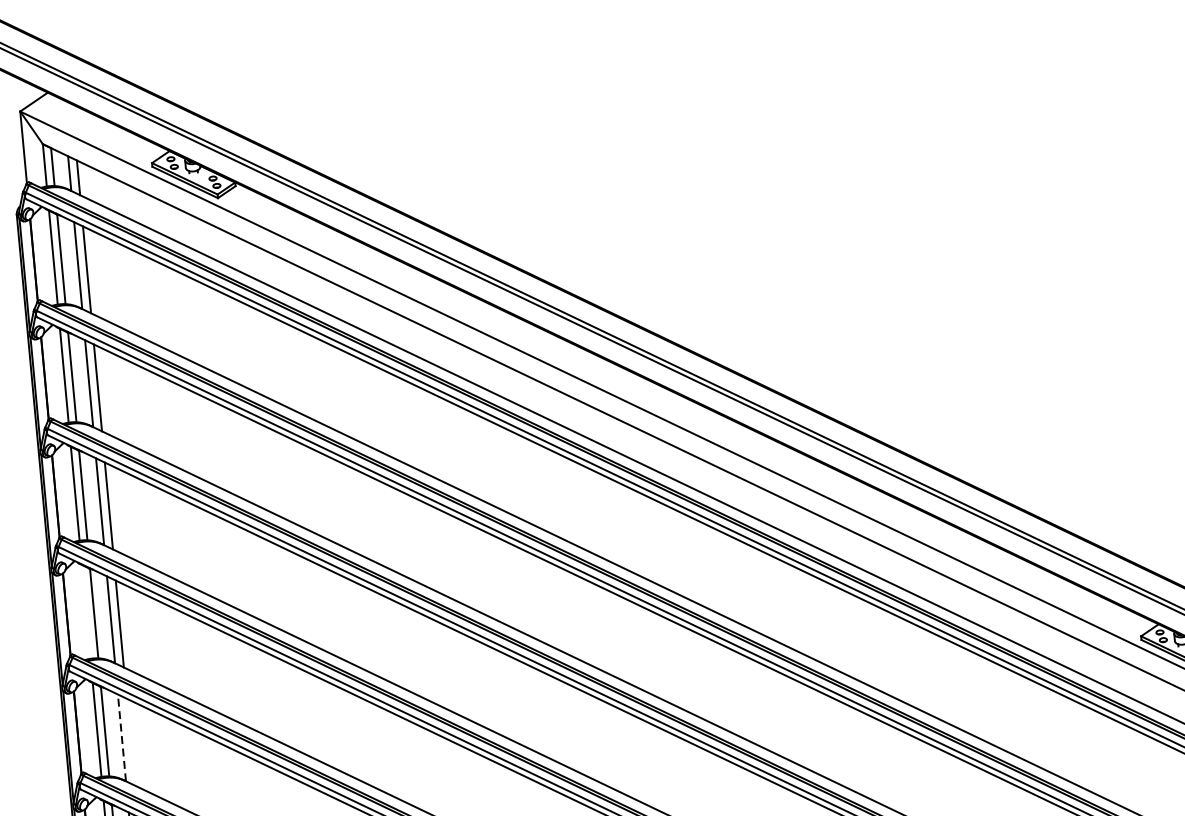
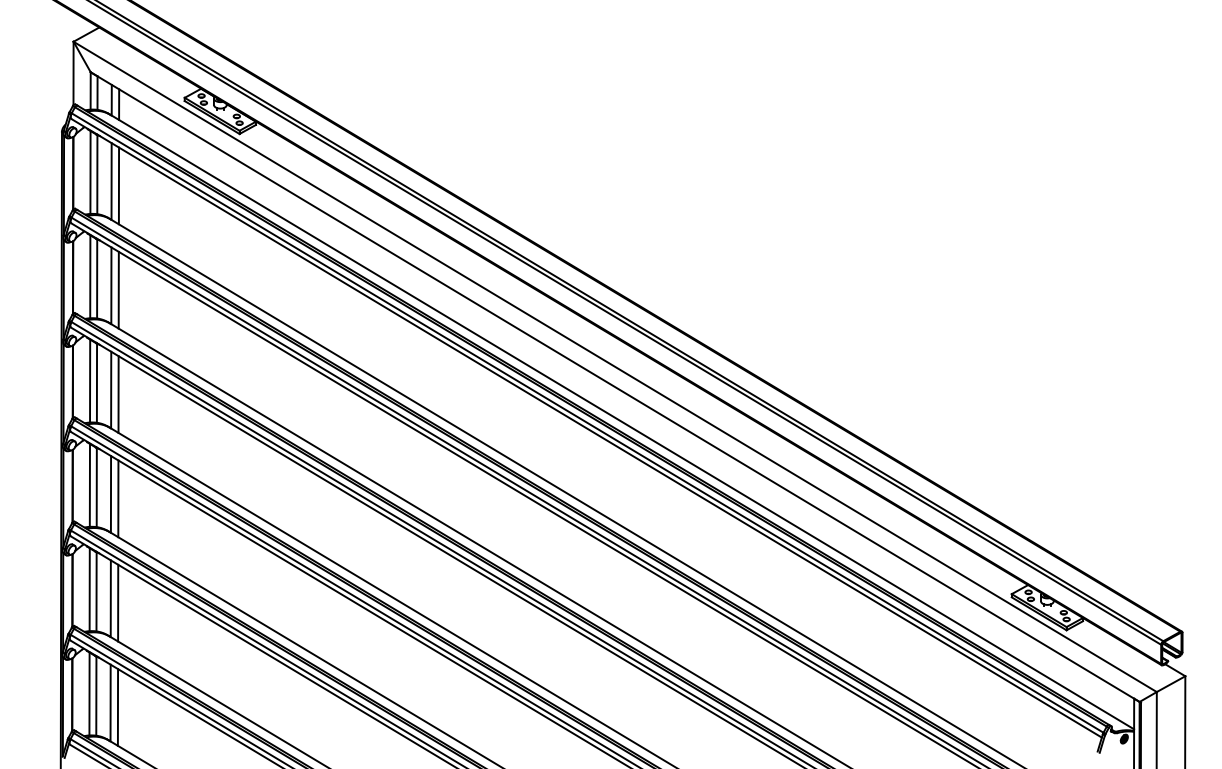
line: (85, 610) -> (89, 484), added
line: (121, 737) -> (110, 598), dashed -> solid
line: (131, 741) -> (118, 602), added

